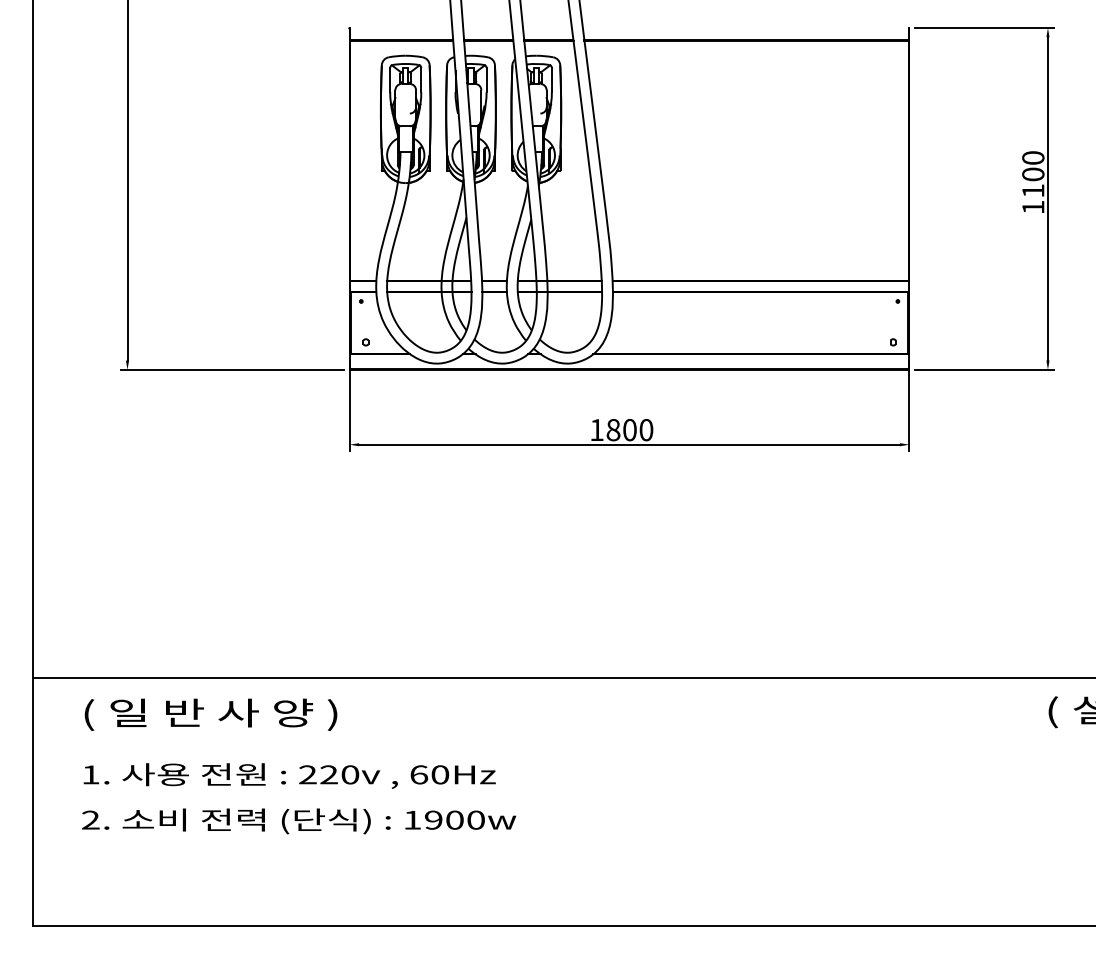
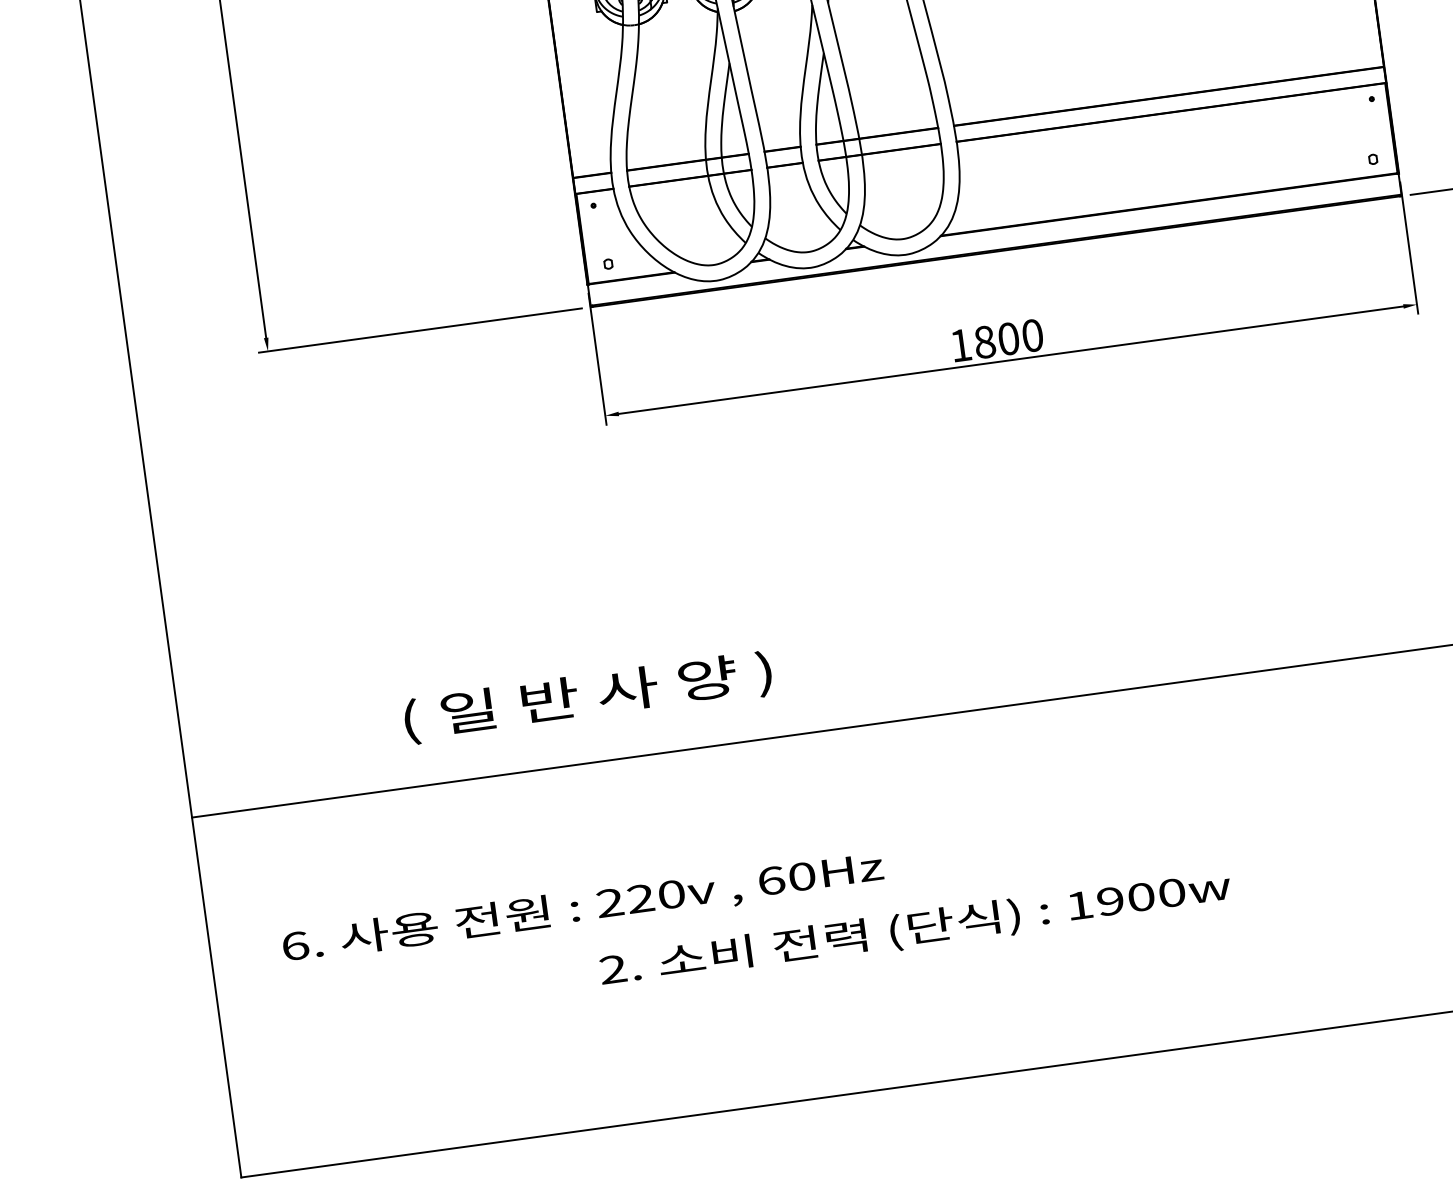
text: (210, 714) -> (587, 697), moved
text: (90, 774) -> (294, 945), 1. -> 6.
text: (299, 821) -> (916, 929), moved

